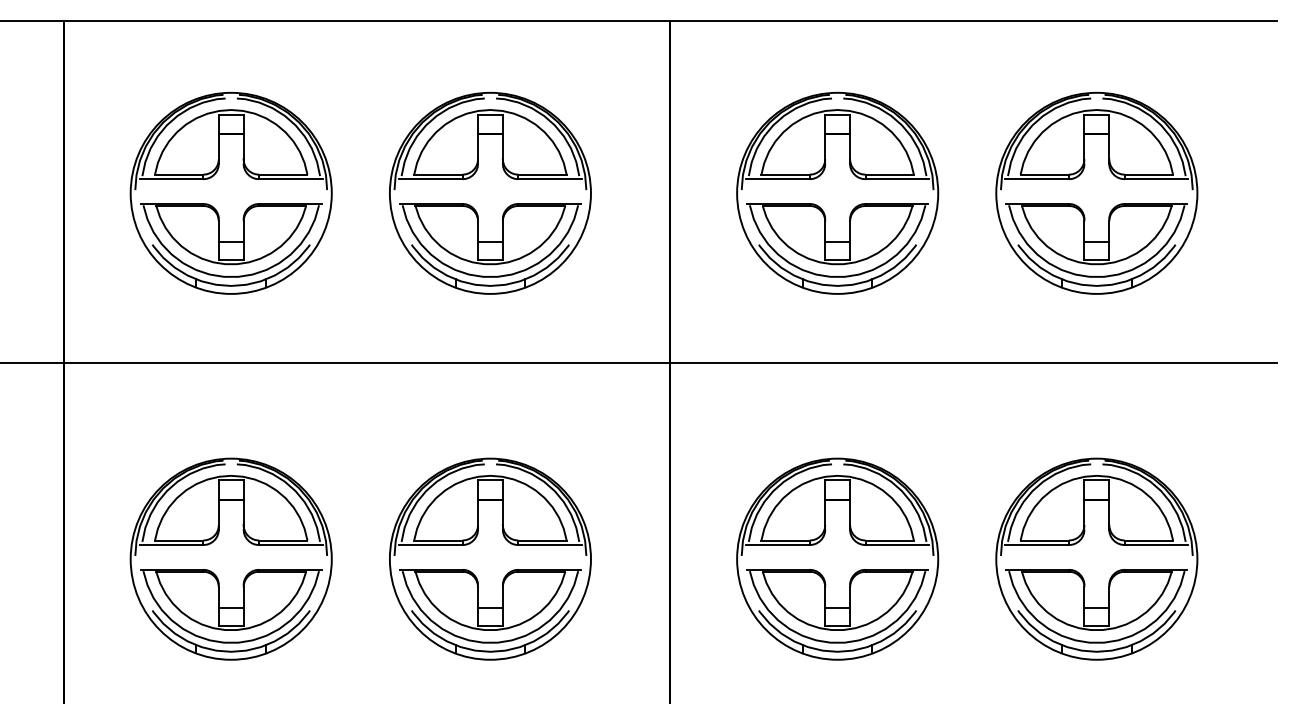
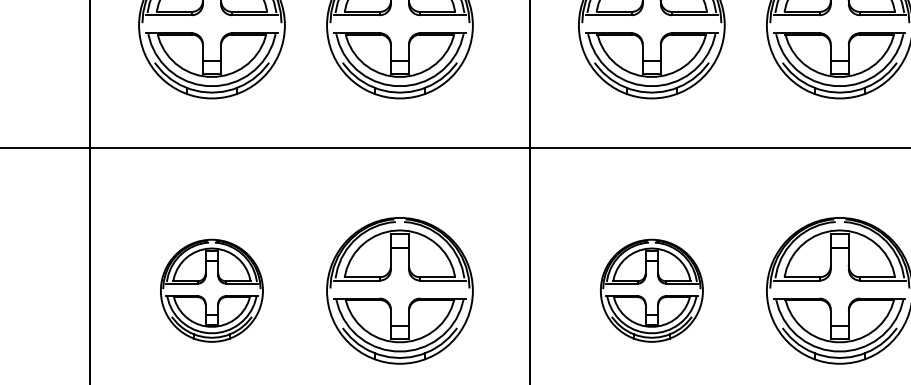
part: (230, 558) -> (211, 290), size x0.7
part: (837, 558) -> (651, 290), size x0.7

